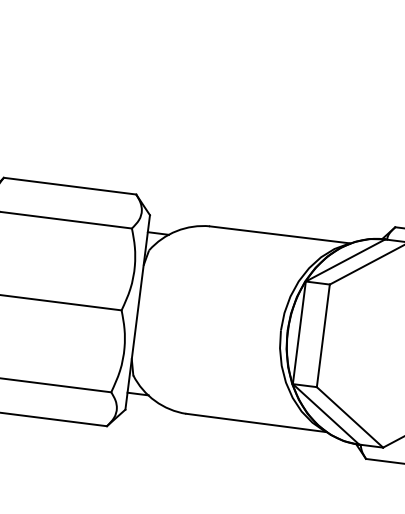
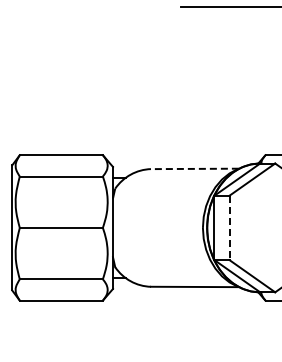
line: (279, 234) -> (194, 168), solid -> dashed
line: (323, 336) -> (229, 228), solid -> dashed

